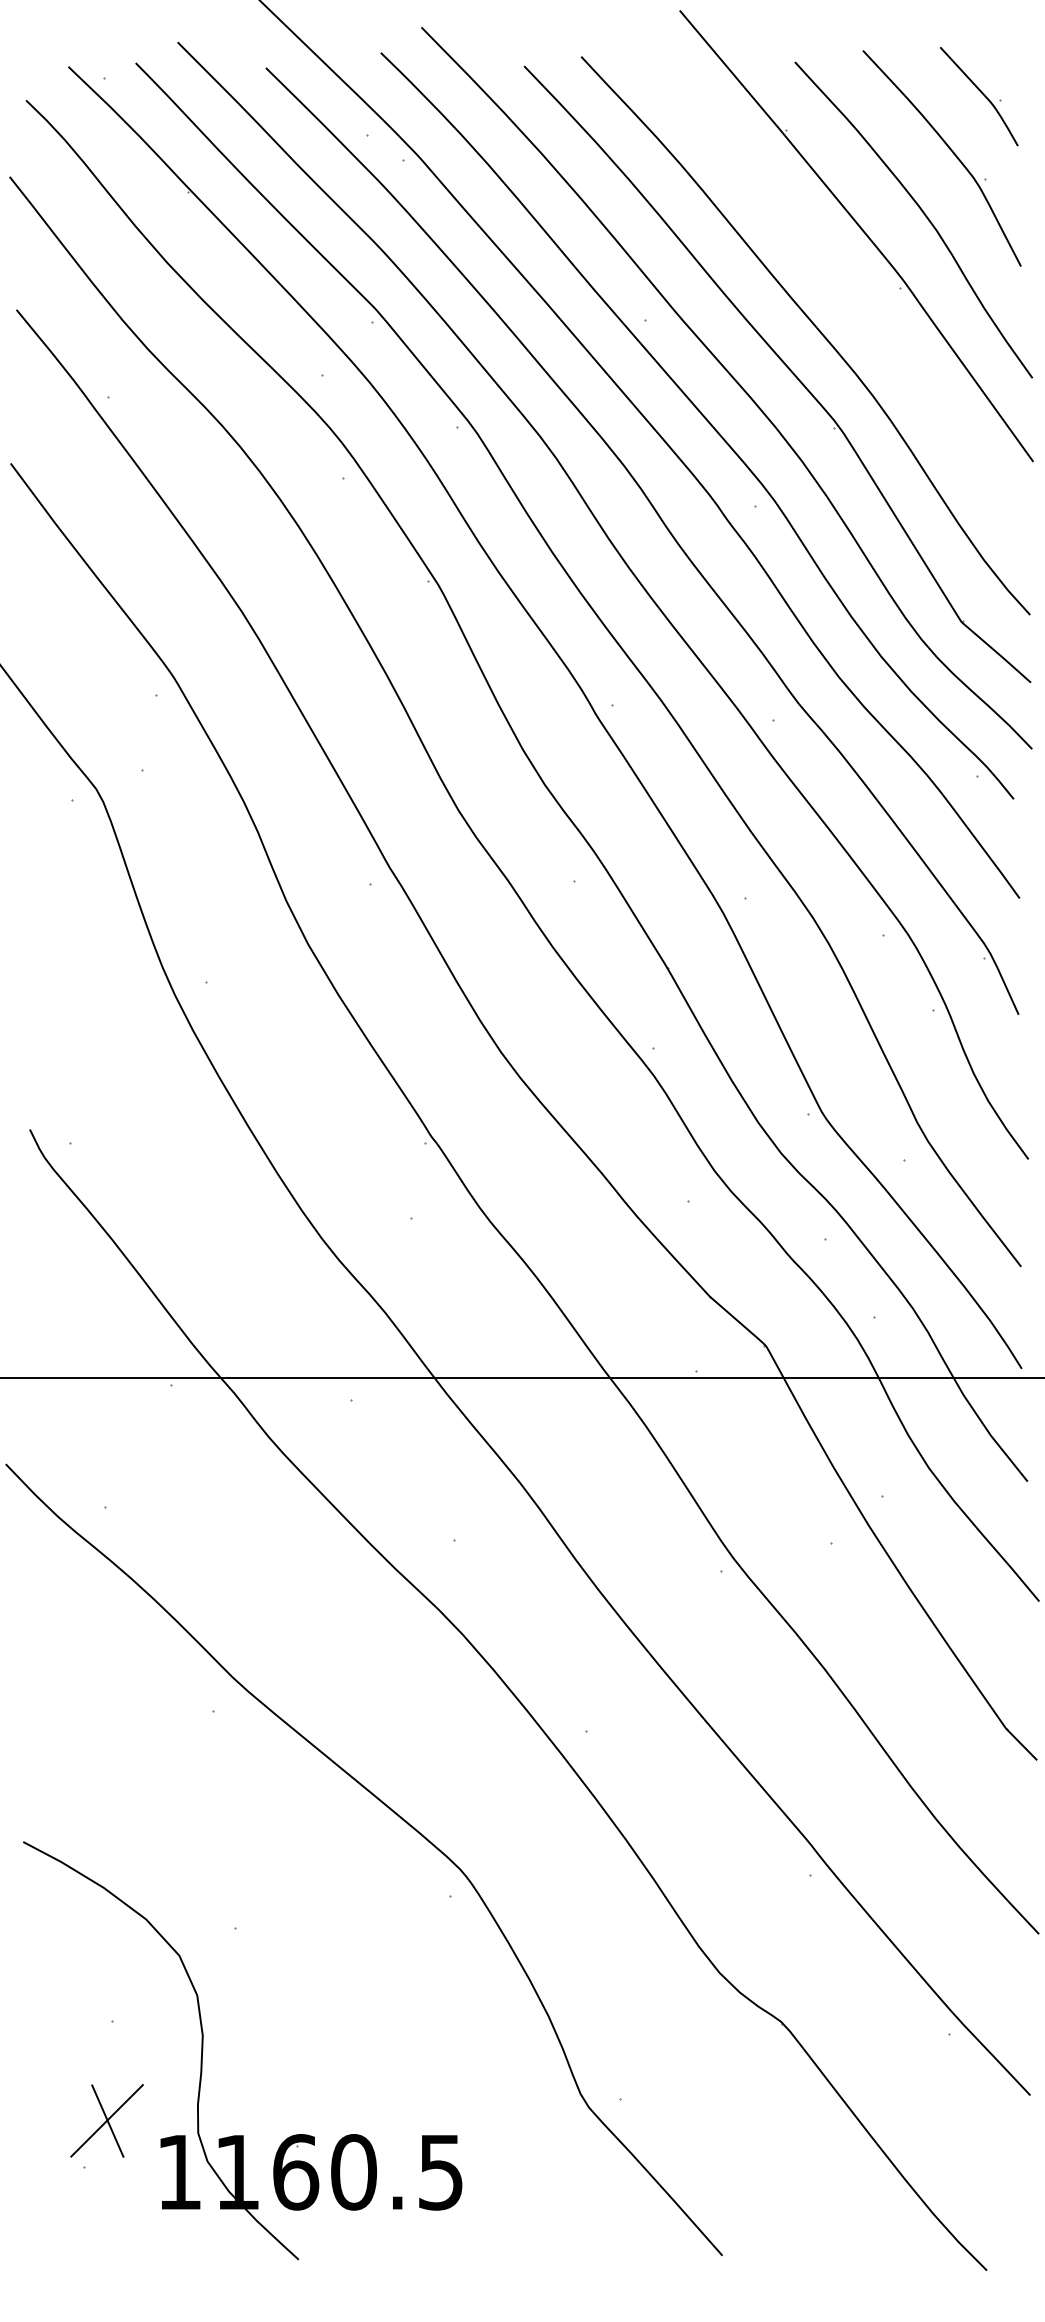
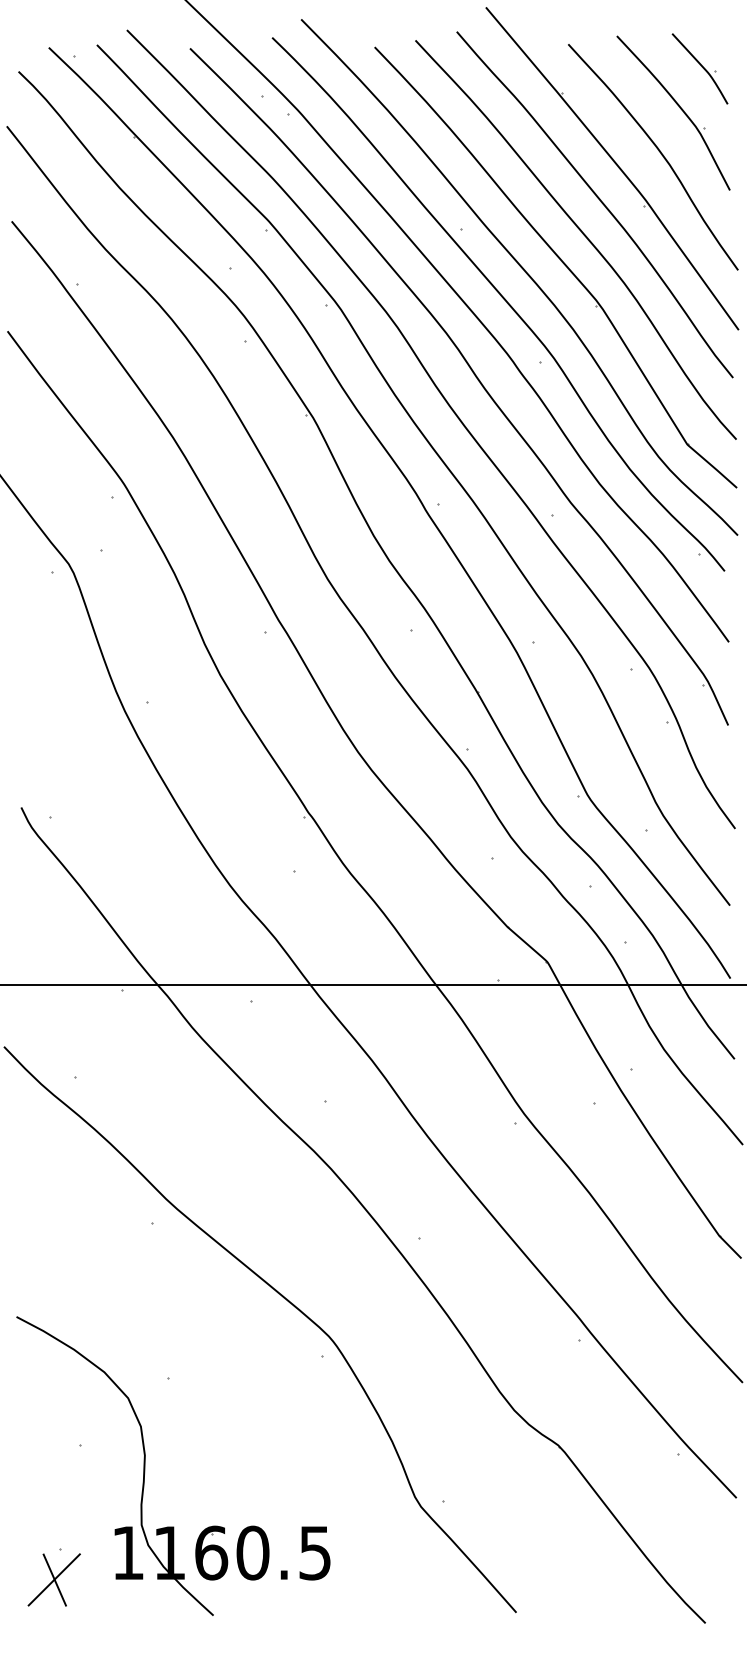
curve: (837, 279) -> (598, 199), added
part: (106, 2120) -> (53, 1579), moved

